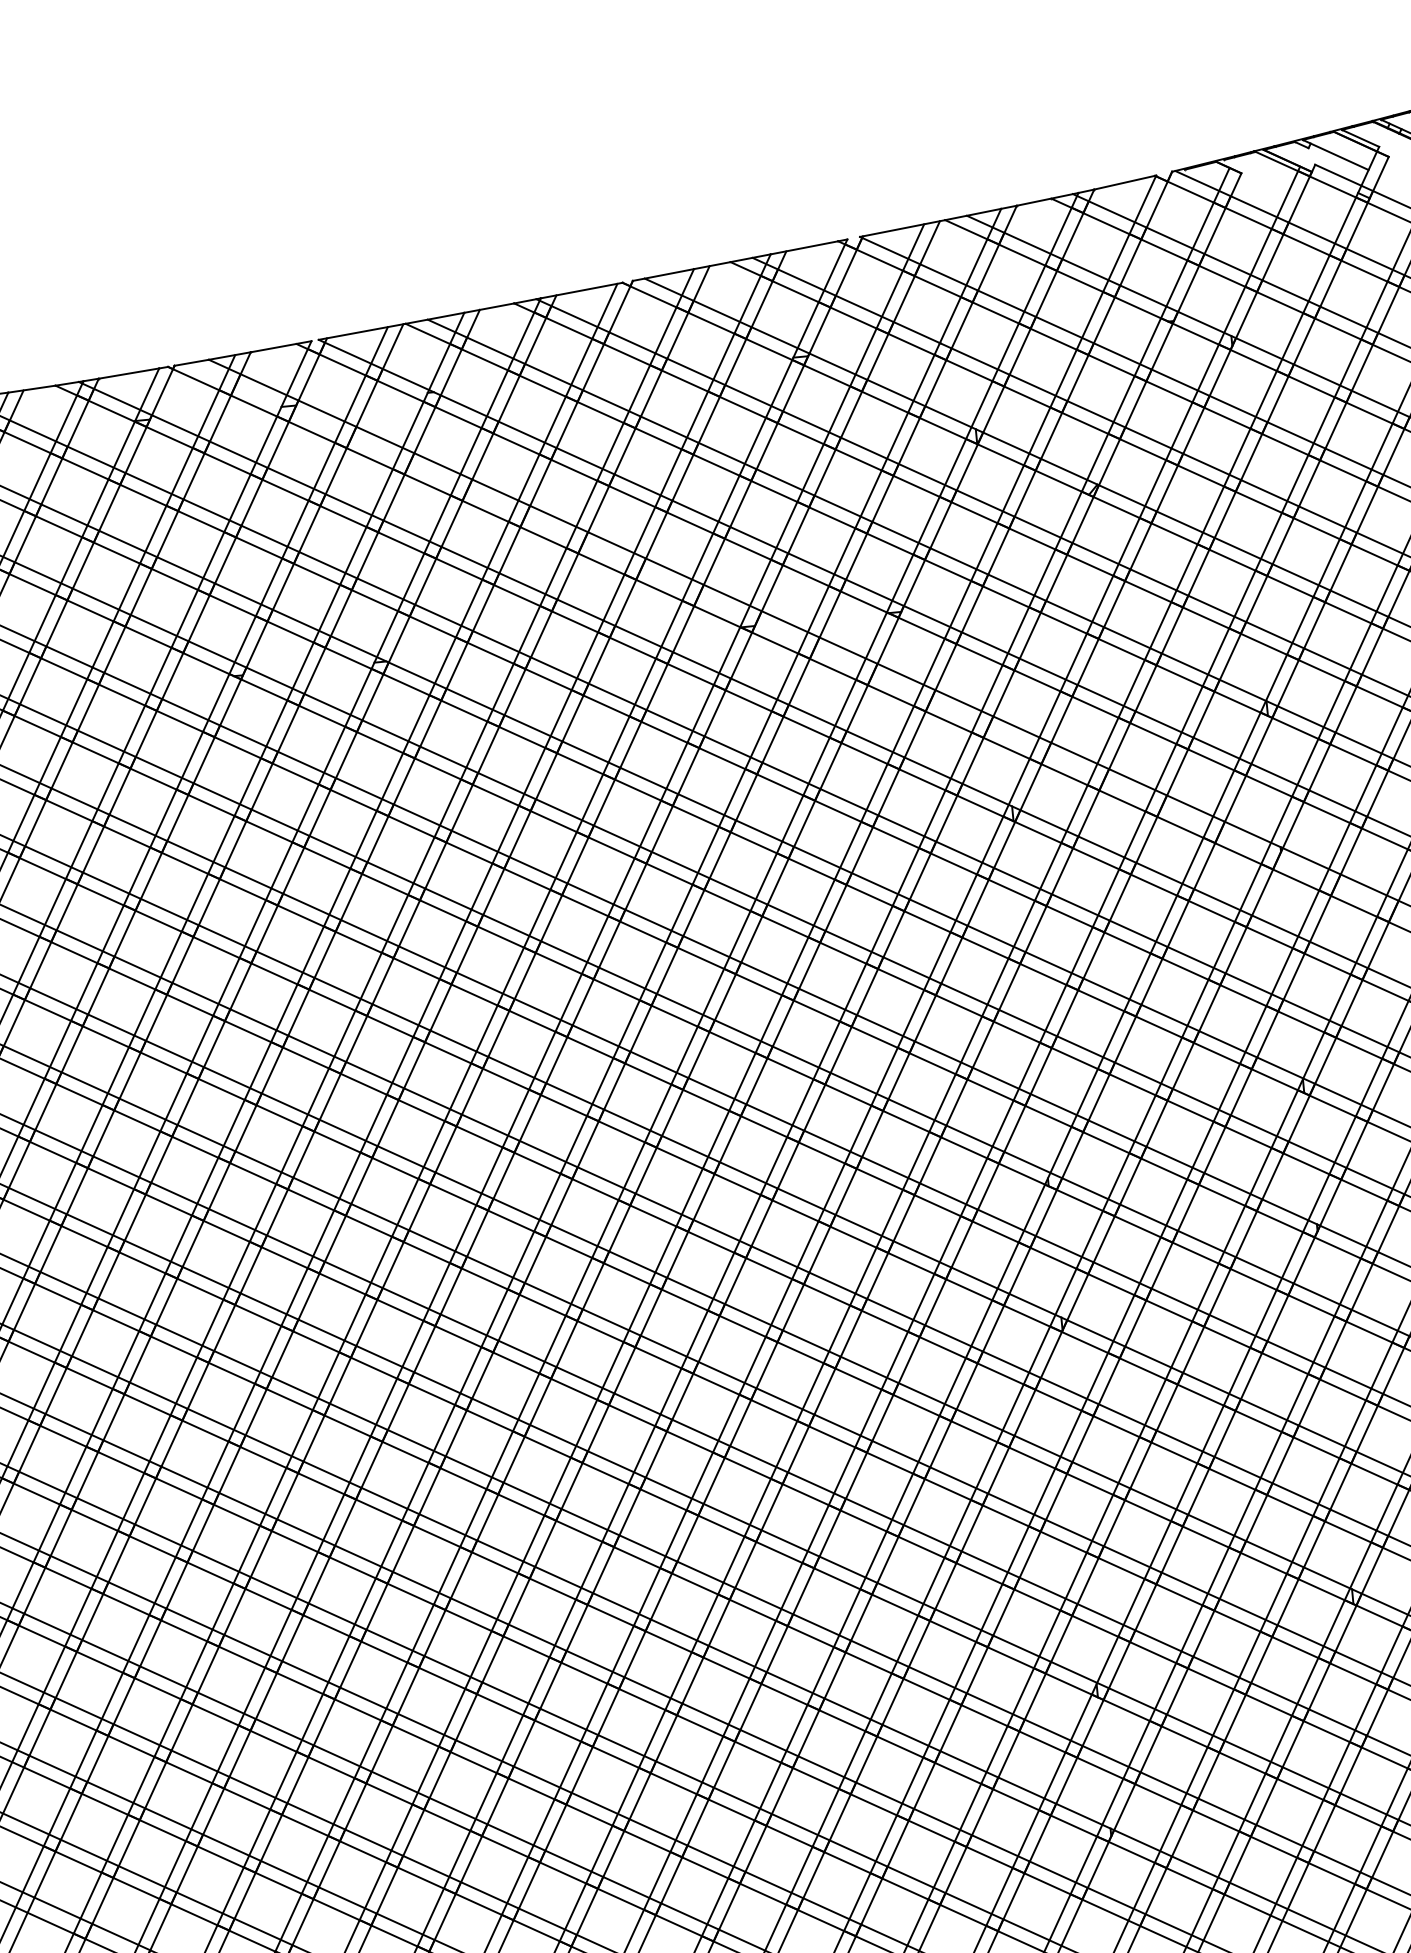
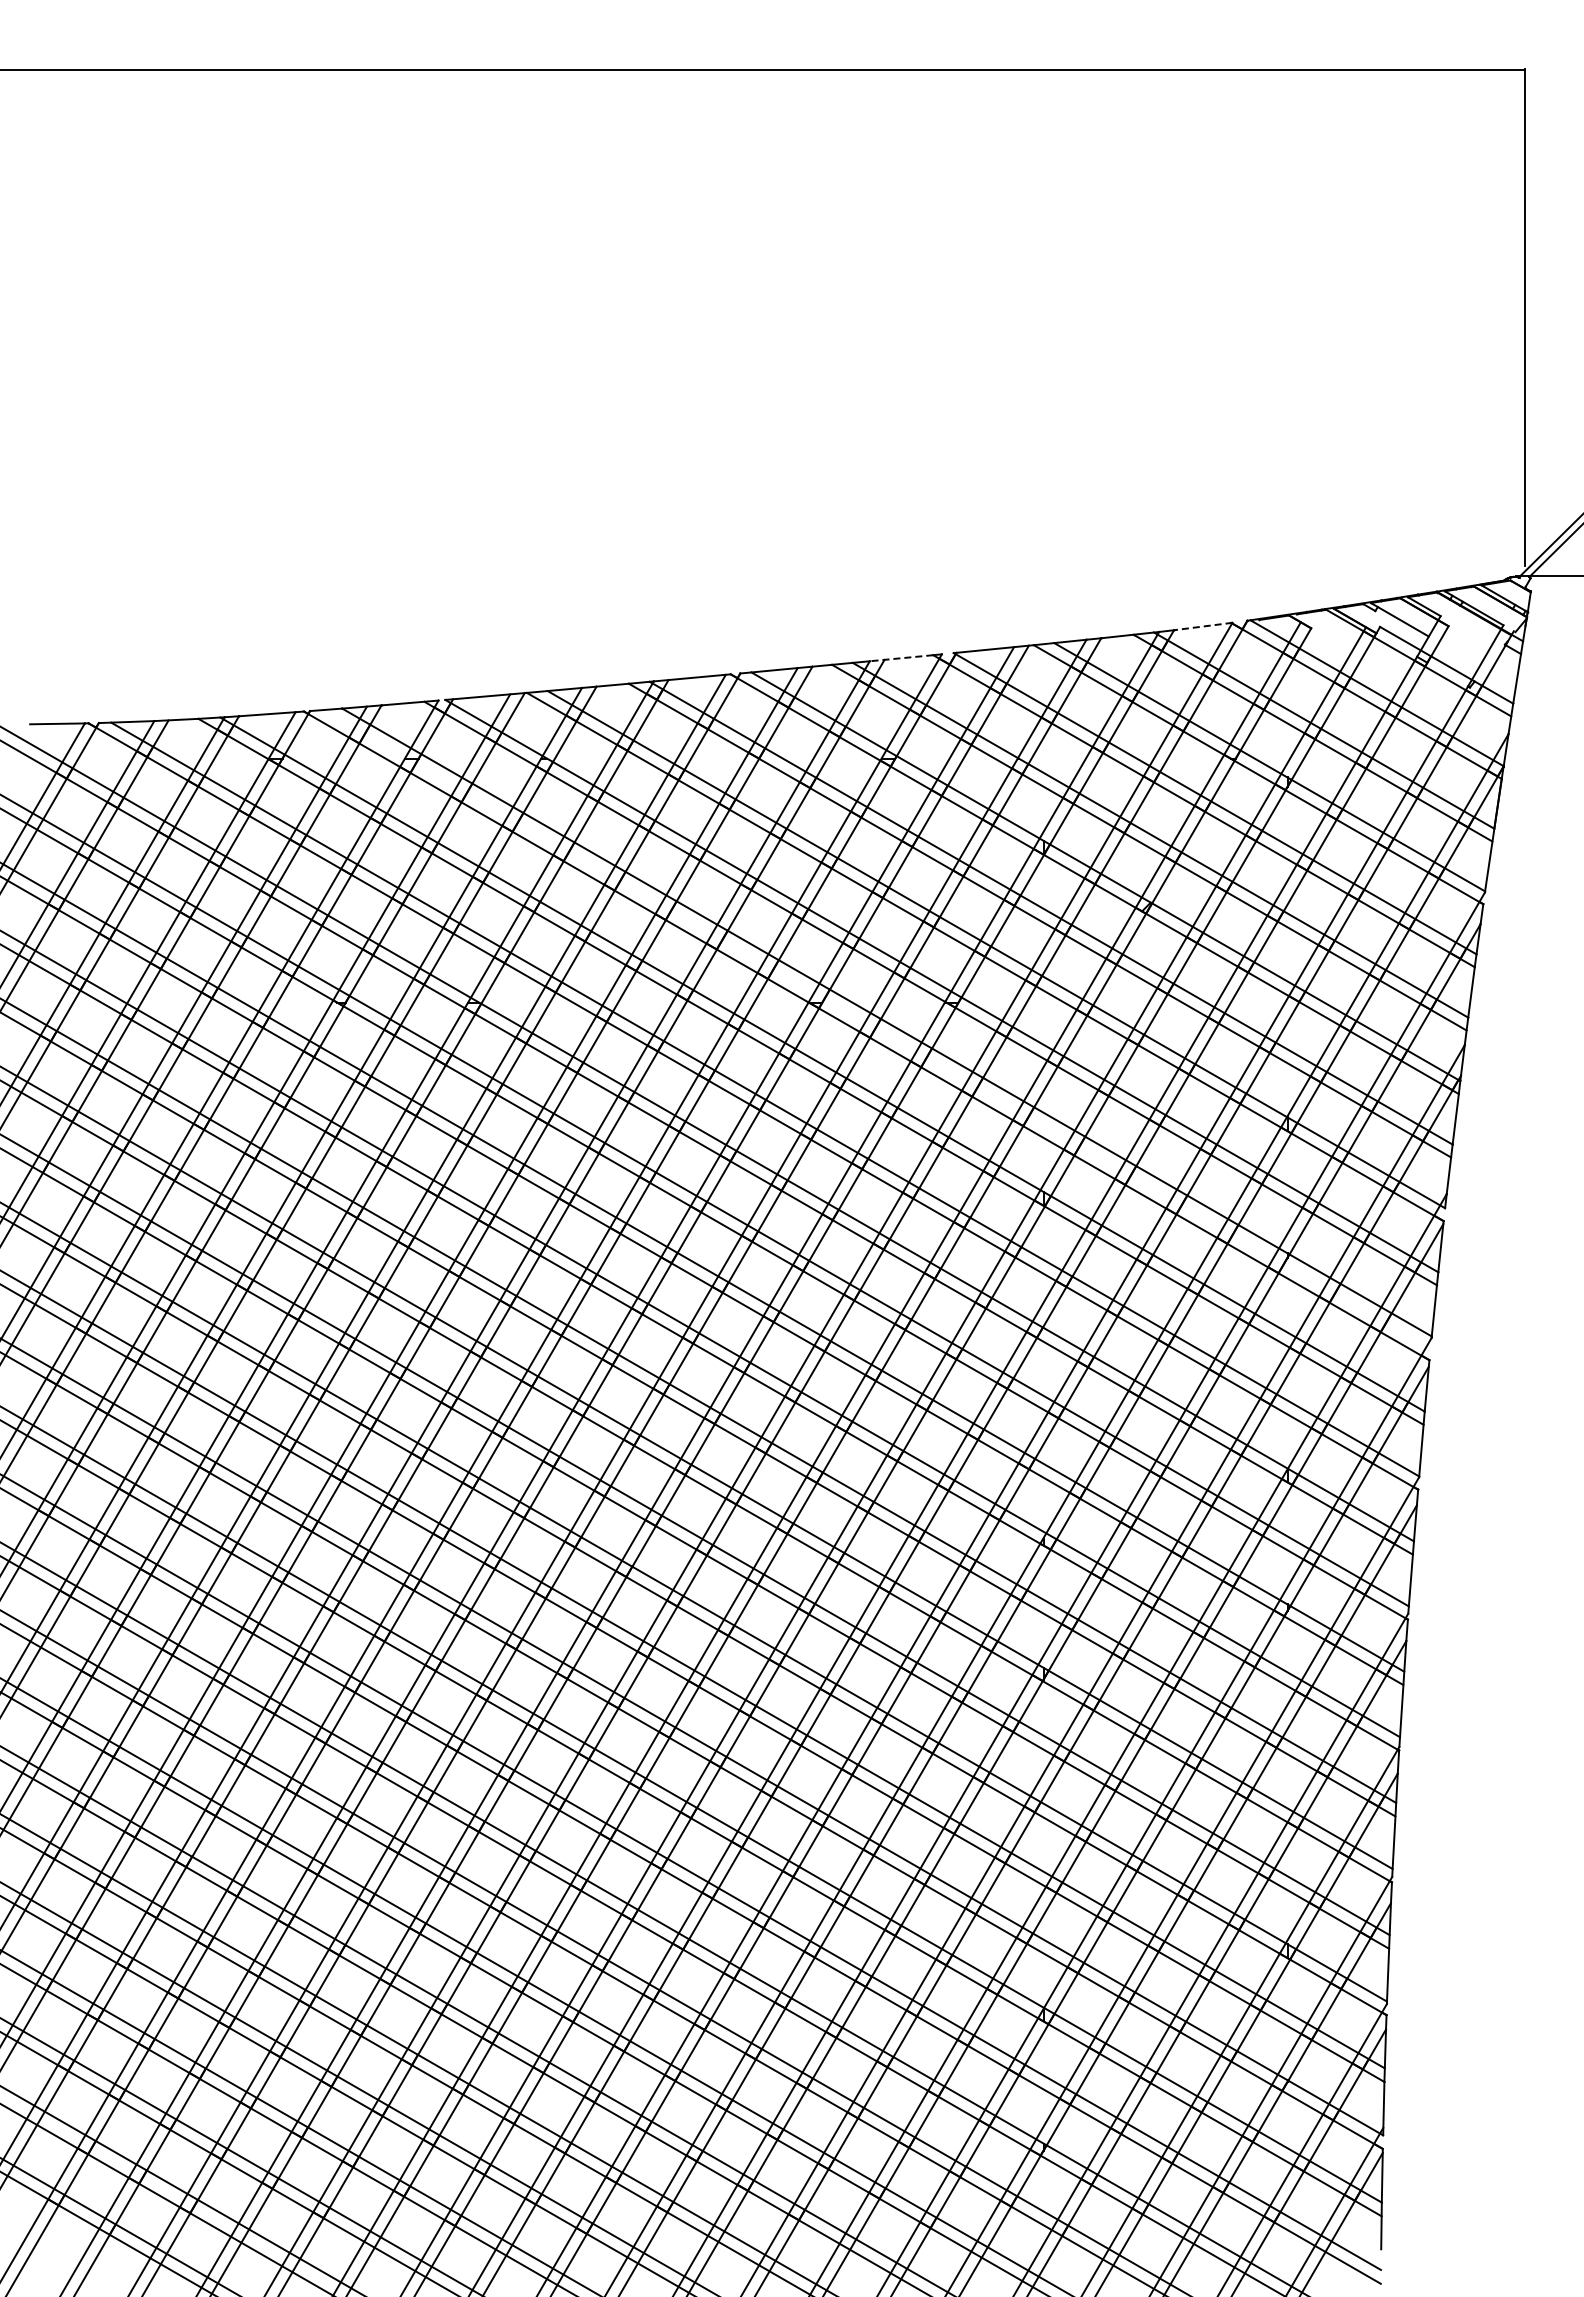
line: (1124, 182) -> (1202, 626), solid -> dashed
line: (804, 248) -> (901, 658), solid -> dashed

